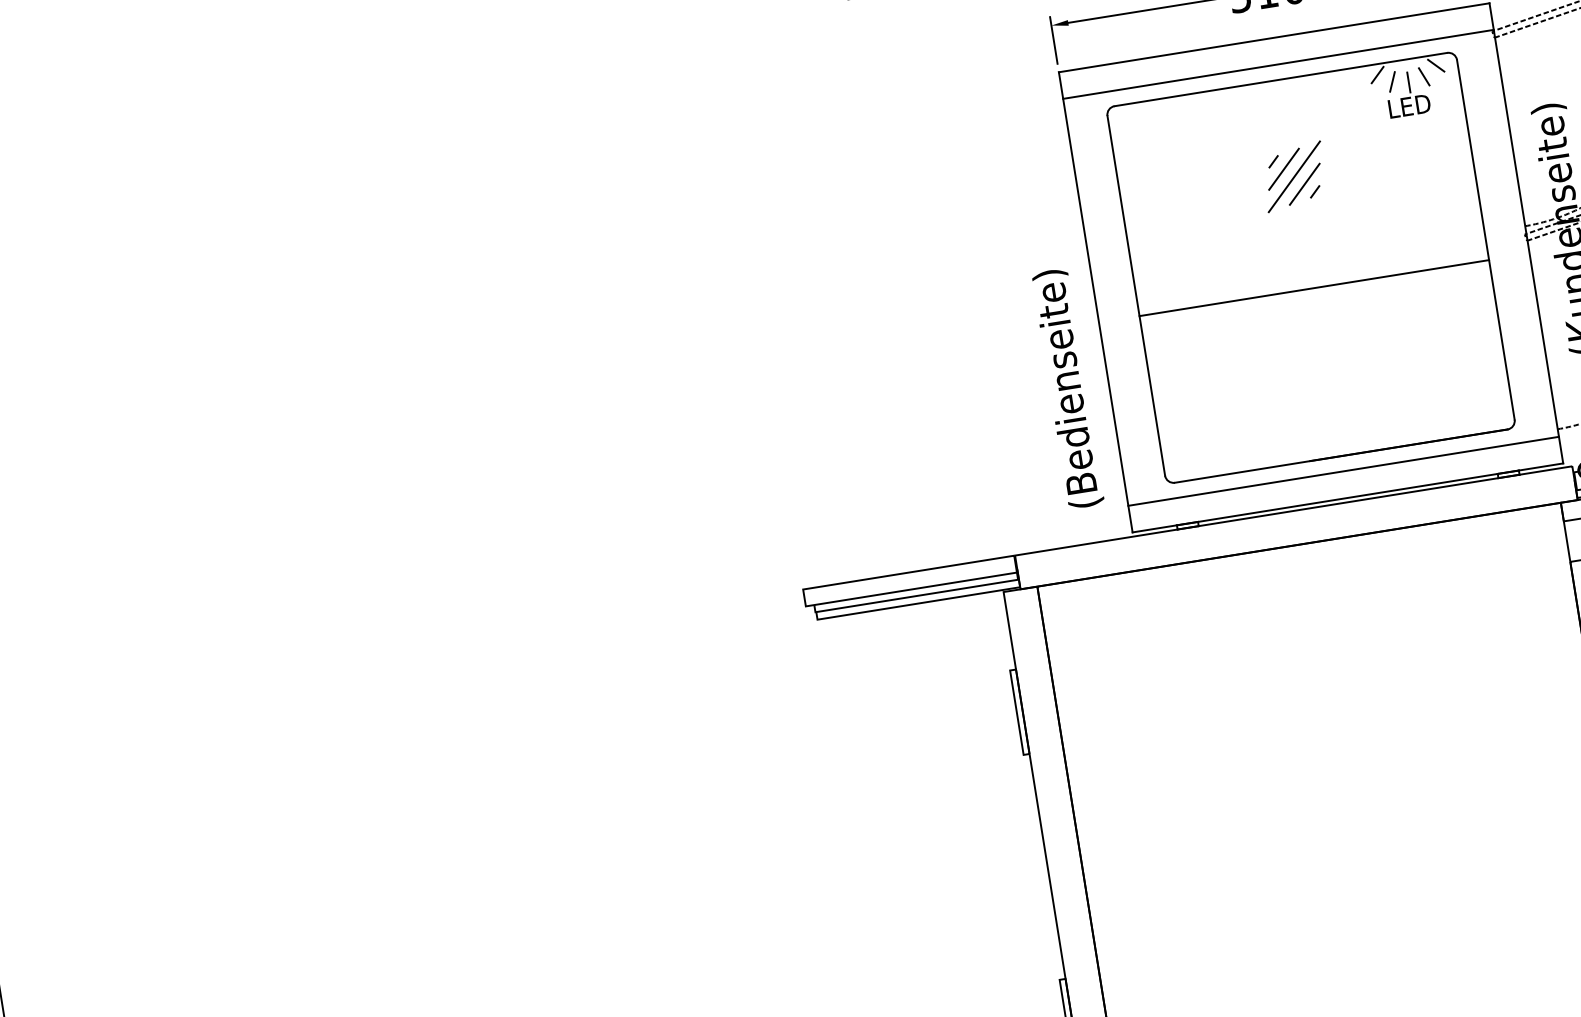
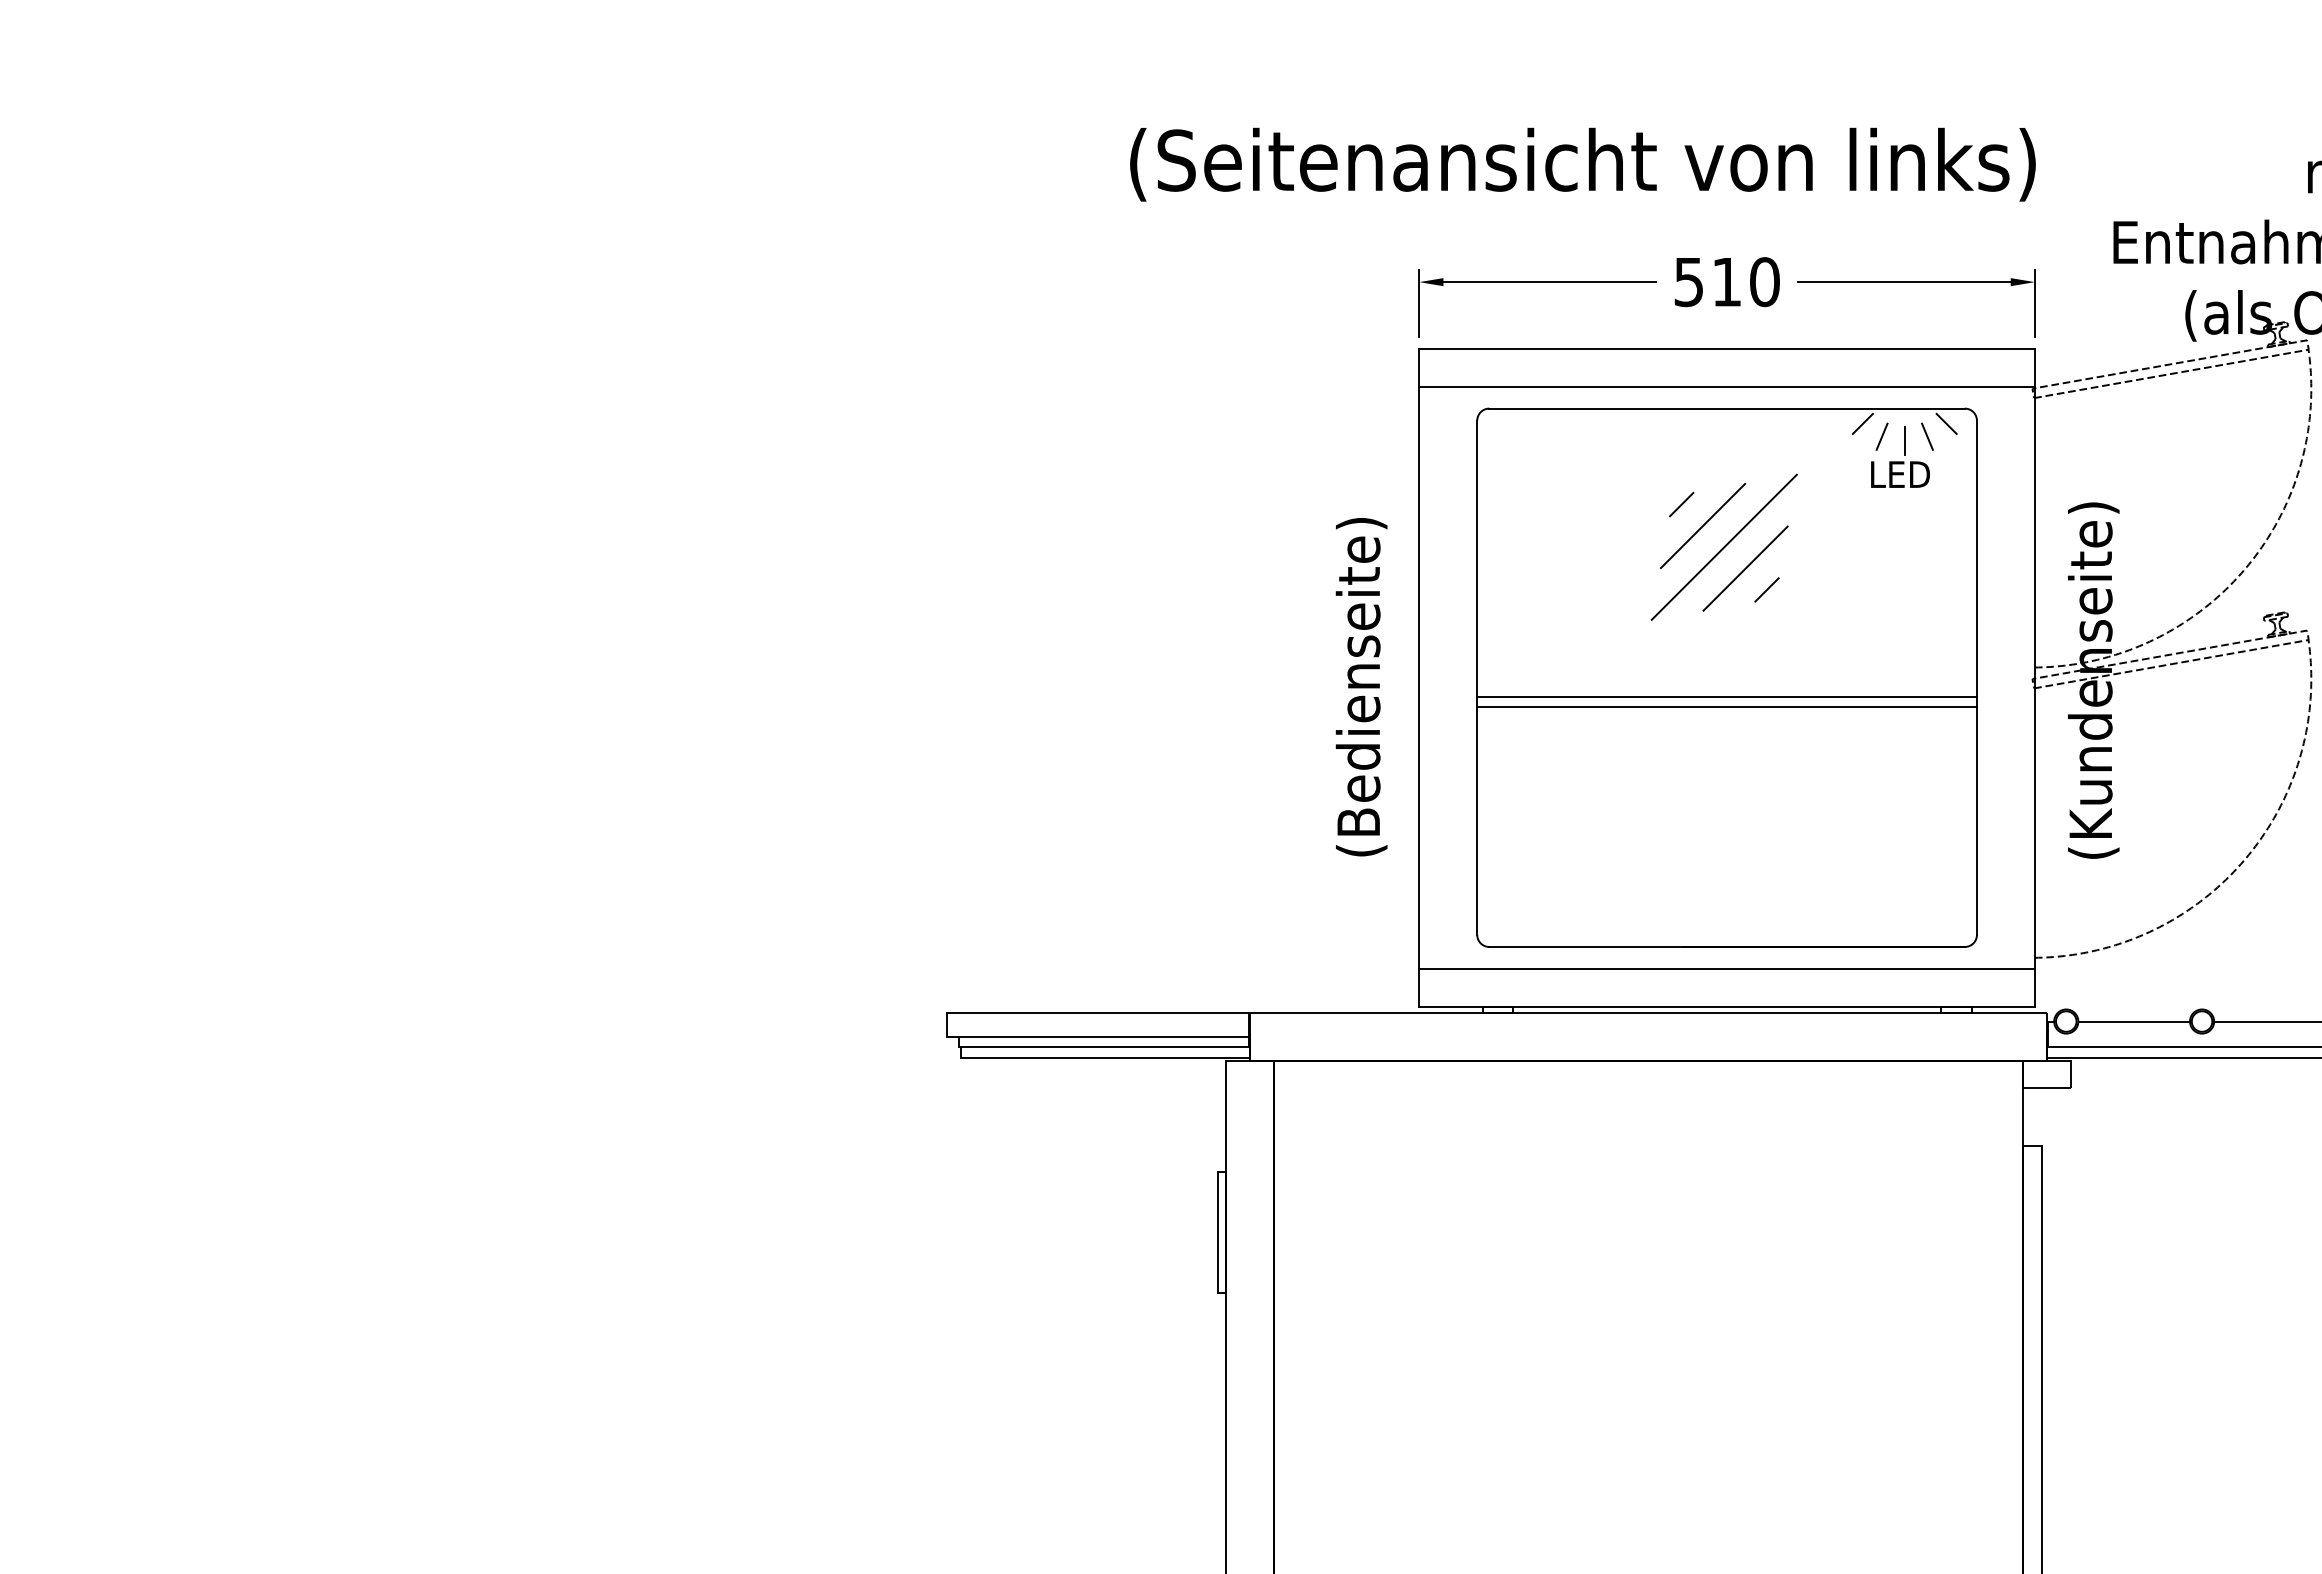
part: (1293, 176) -> (1723, 546), size x1.67
line: (1312, 281) -> (1726, 697), added
text: (1068, 389) -> (1361, 687), moved

